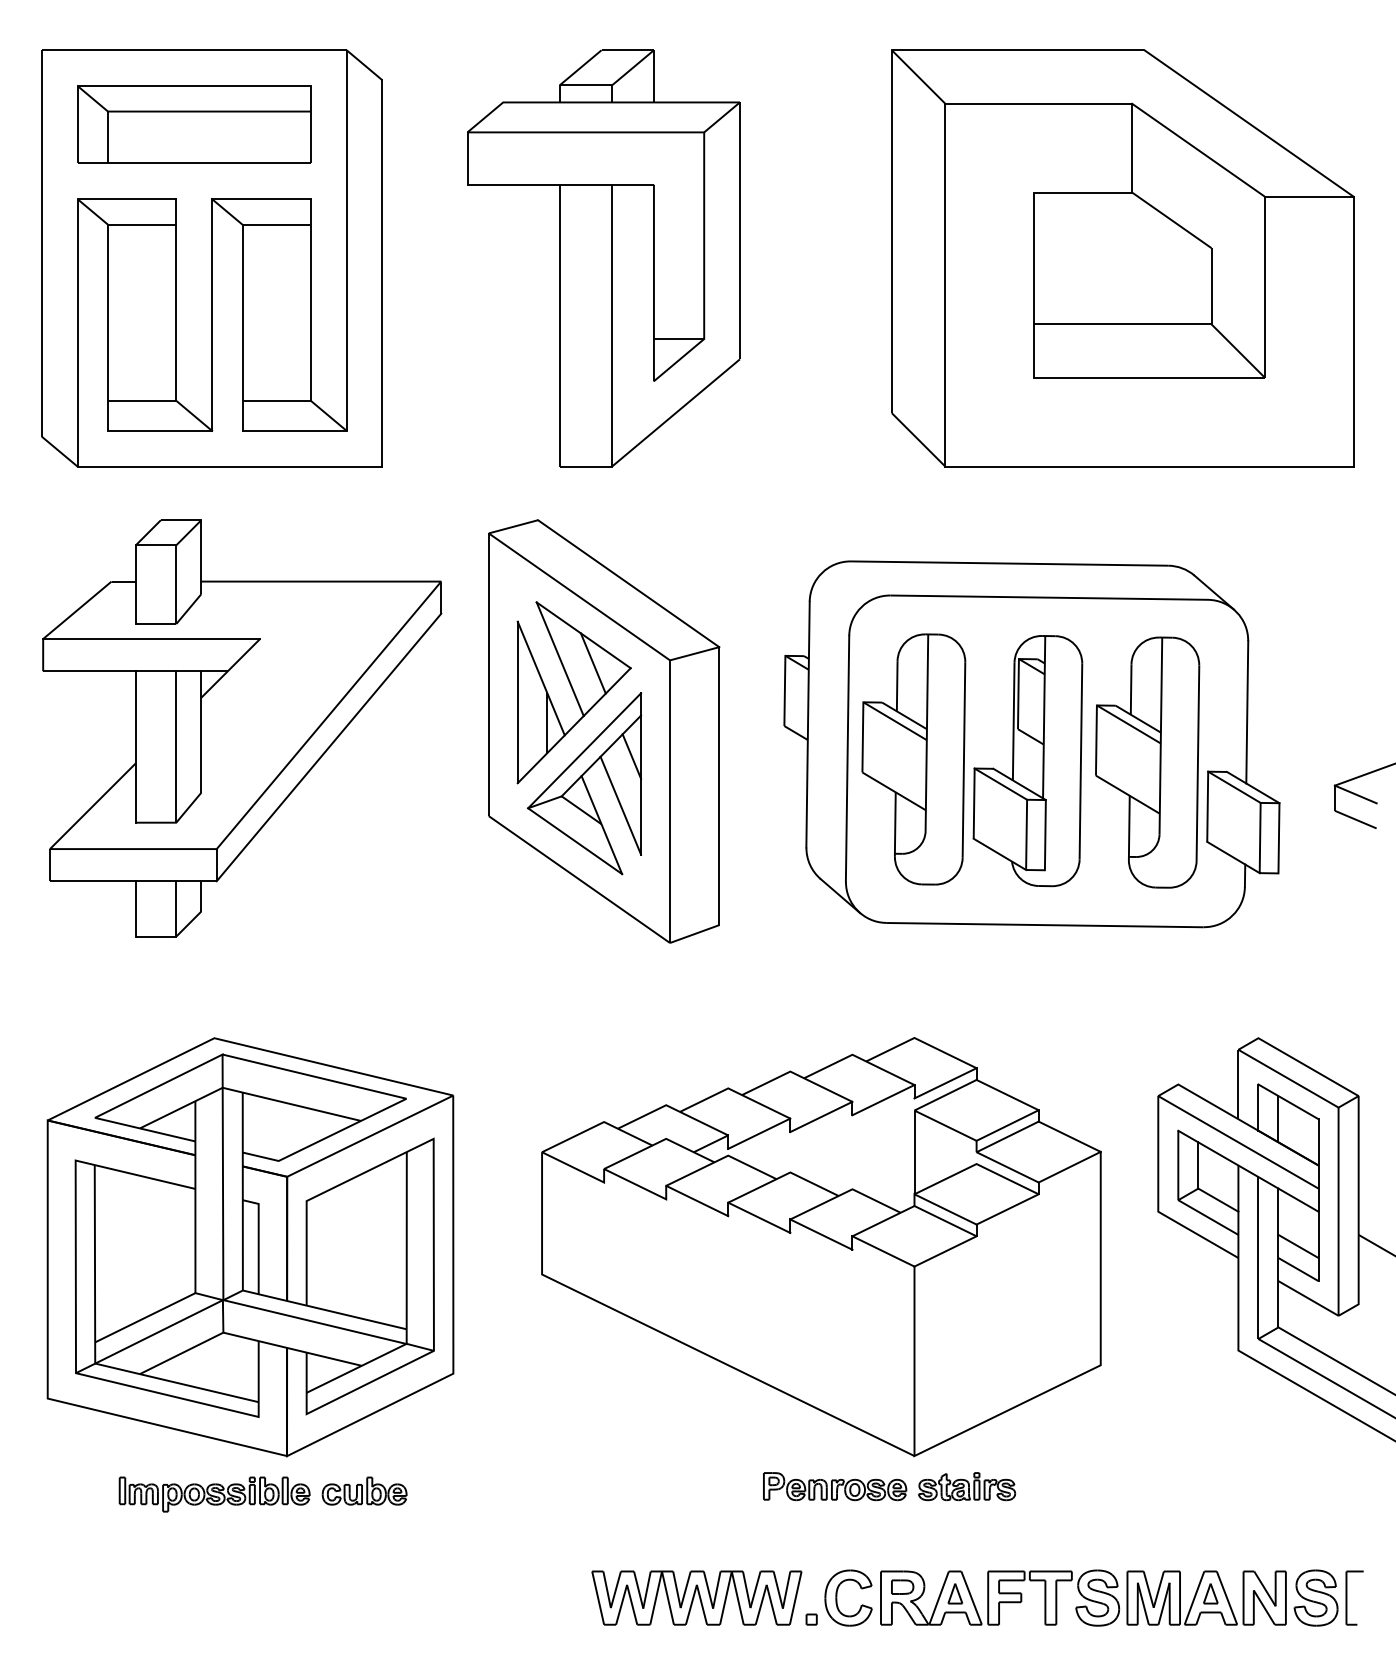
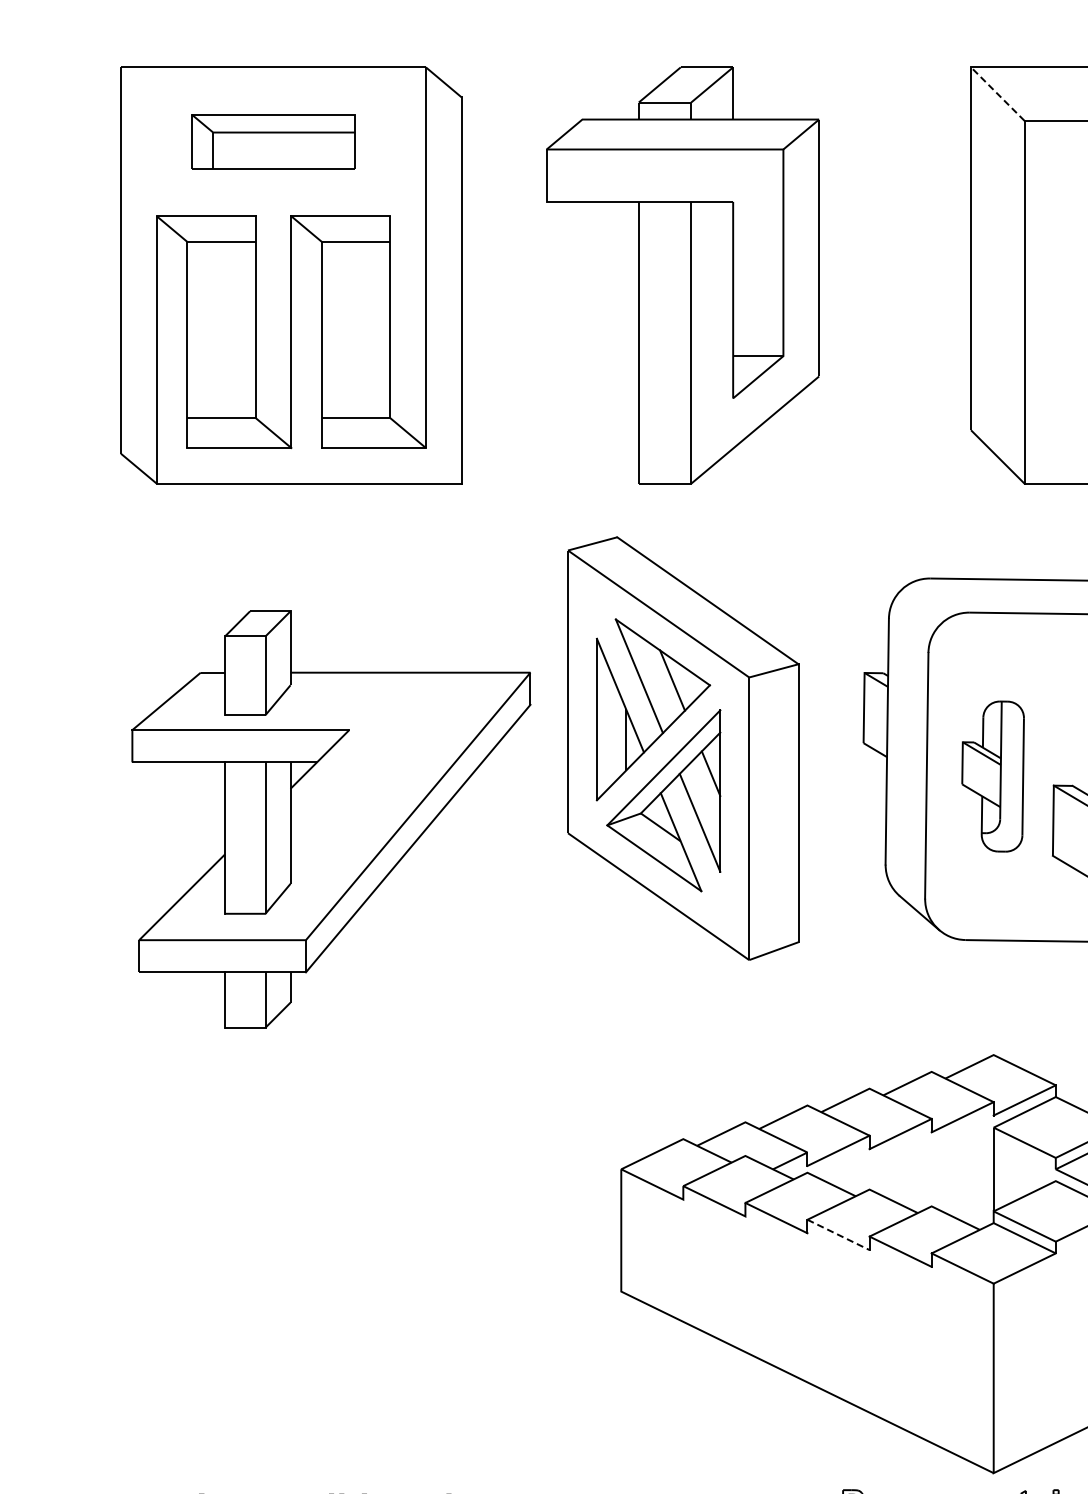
line: (918, 77) -> (997, 94), solid -> dashed
part: (194, 124) -> (273, 141), size x0.7
part: (242, 728) -> (331, 819), moved
part: (913, 759) -> (992, 776), size x0.6
line: (759, 1217) -> (838, 1234), solid -> dashed
part: (250, 1247) -> (329, 1264), removed

